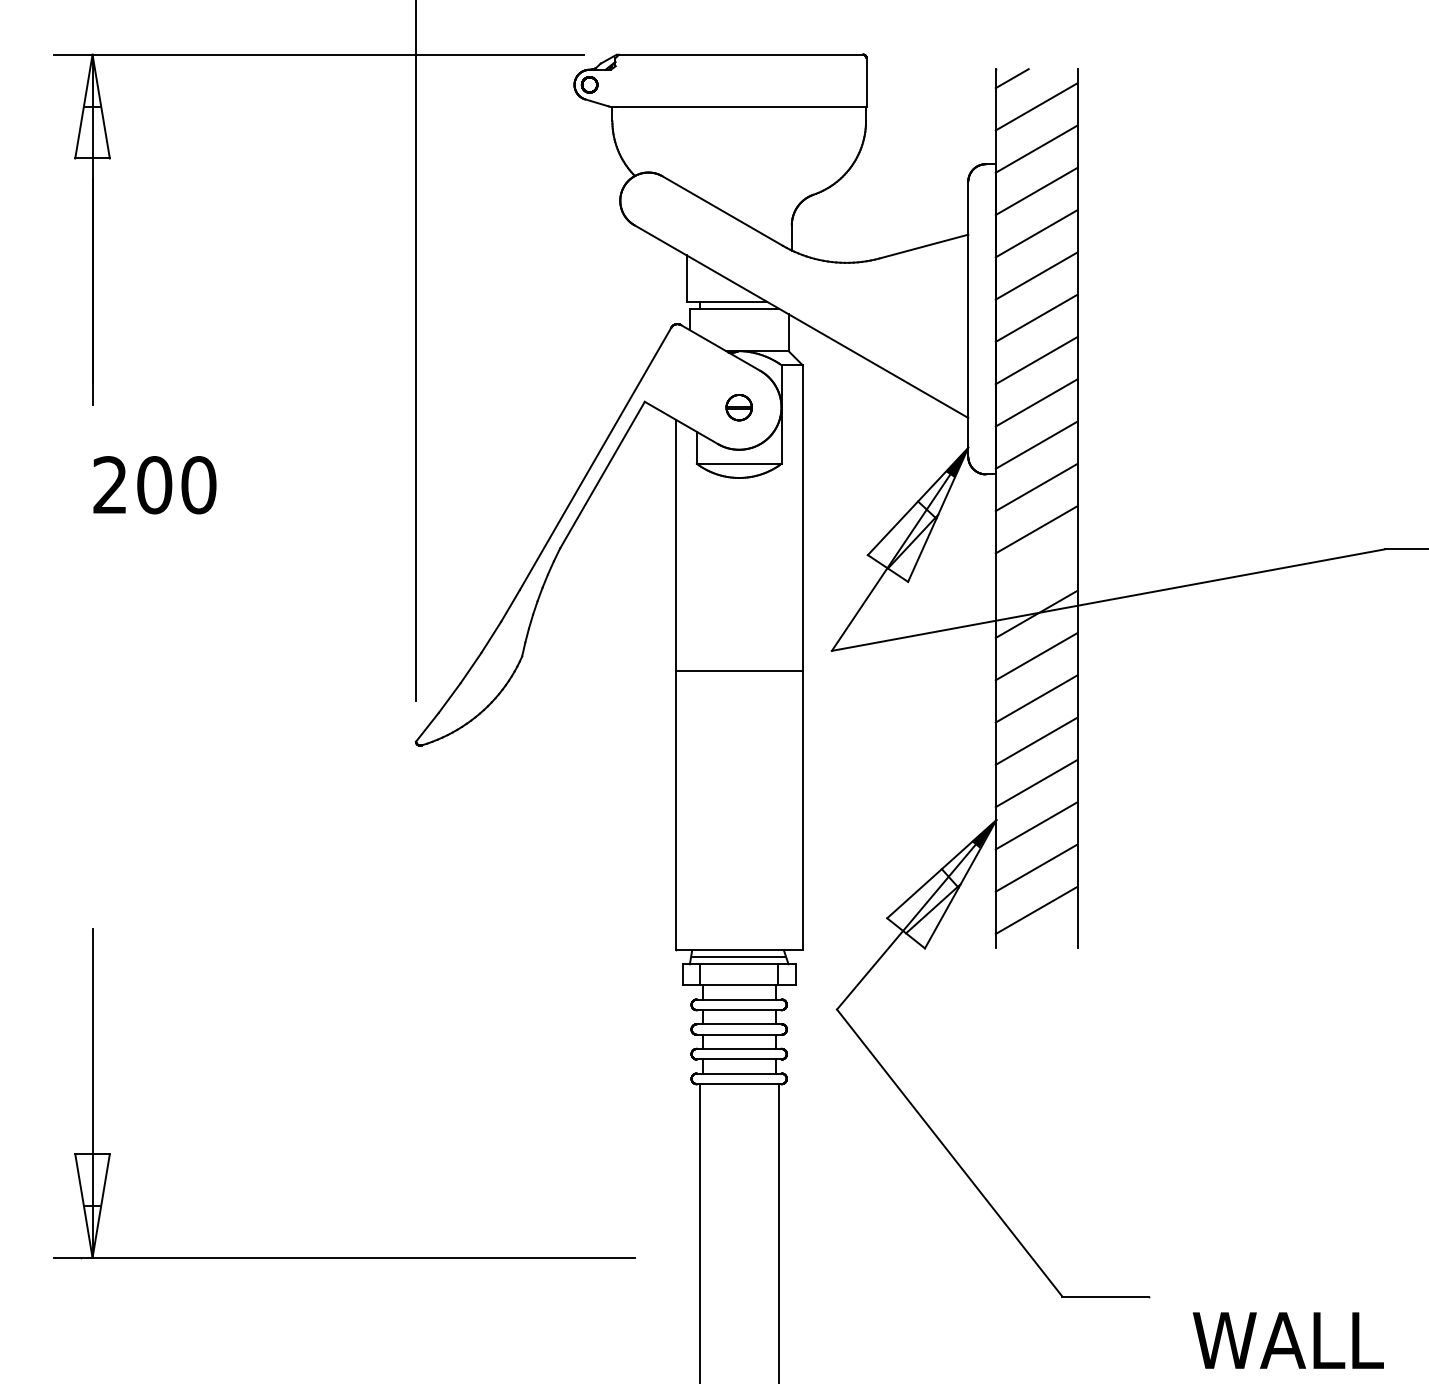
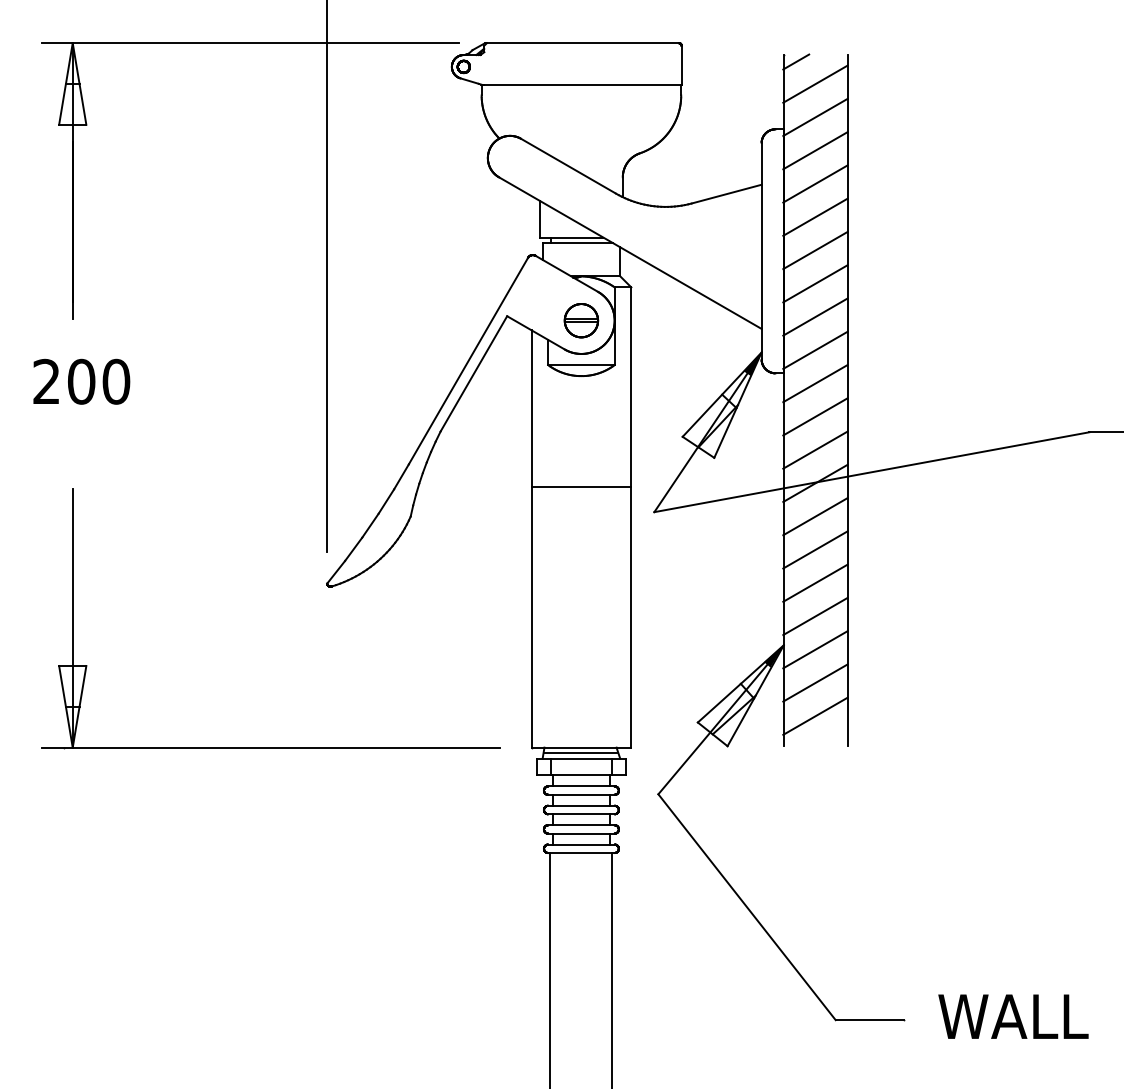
part: (739, 407) -> (581, 320), size x1.67
text: (154, 484) -> (81, 381), moved
line: (1036, 571) -> (815, 449), added
line: (739, 671) -> (581, 487), moved
part: (343, 1257) -> (270, 747), moved
text: (1288, 1340) -> (1013, 1016), moved

